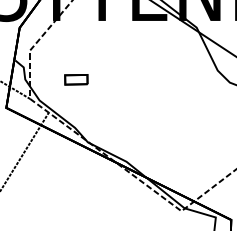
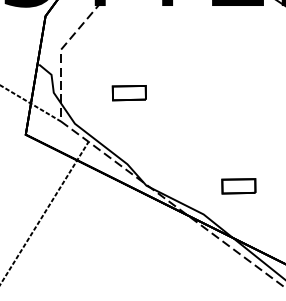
part: (150, 142) -> (239, 185), added

